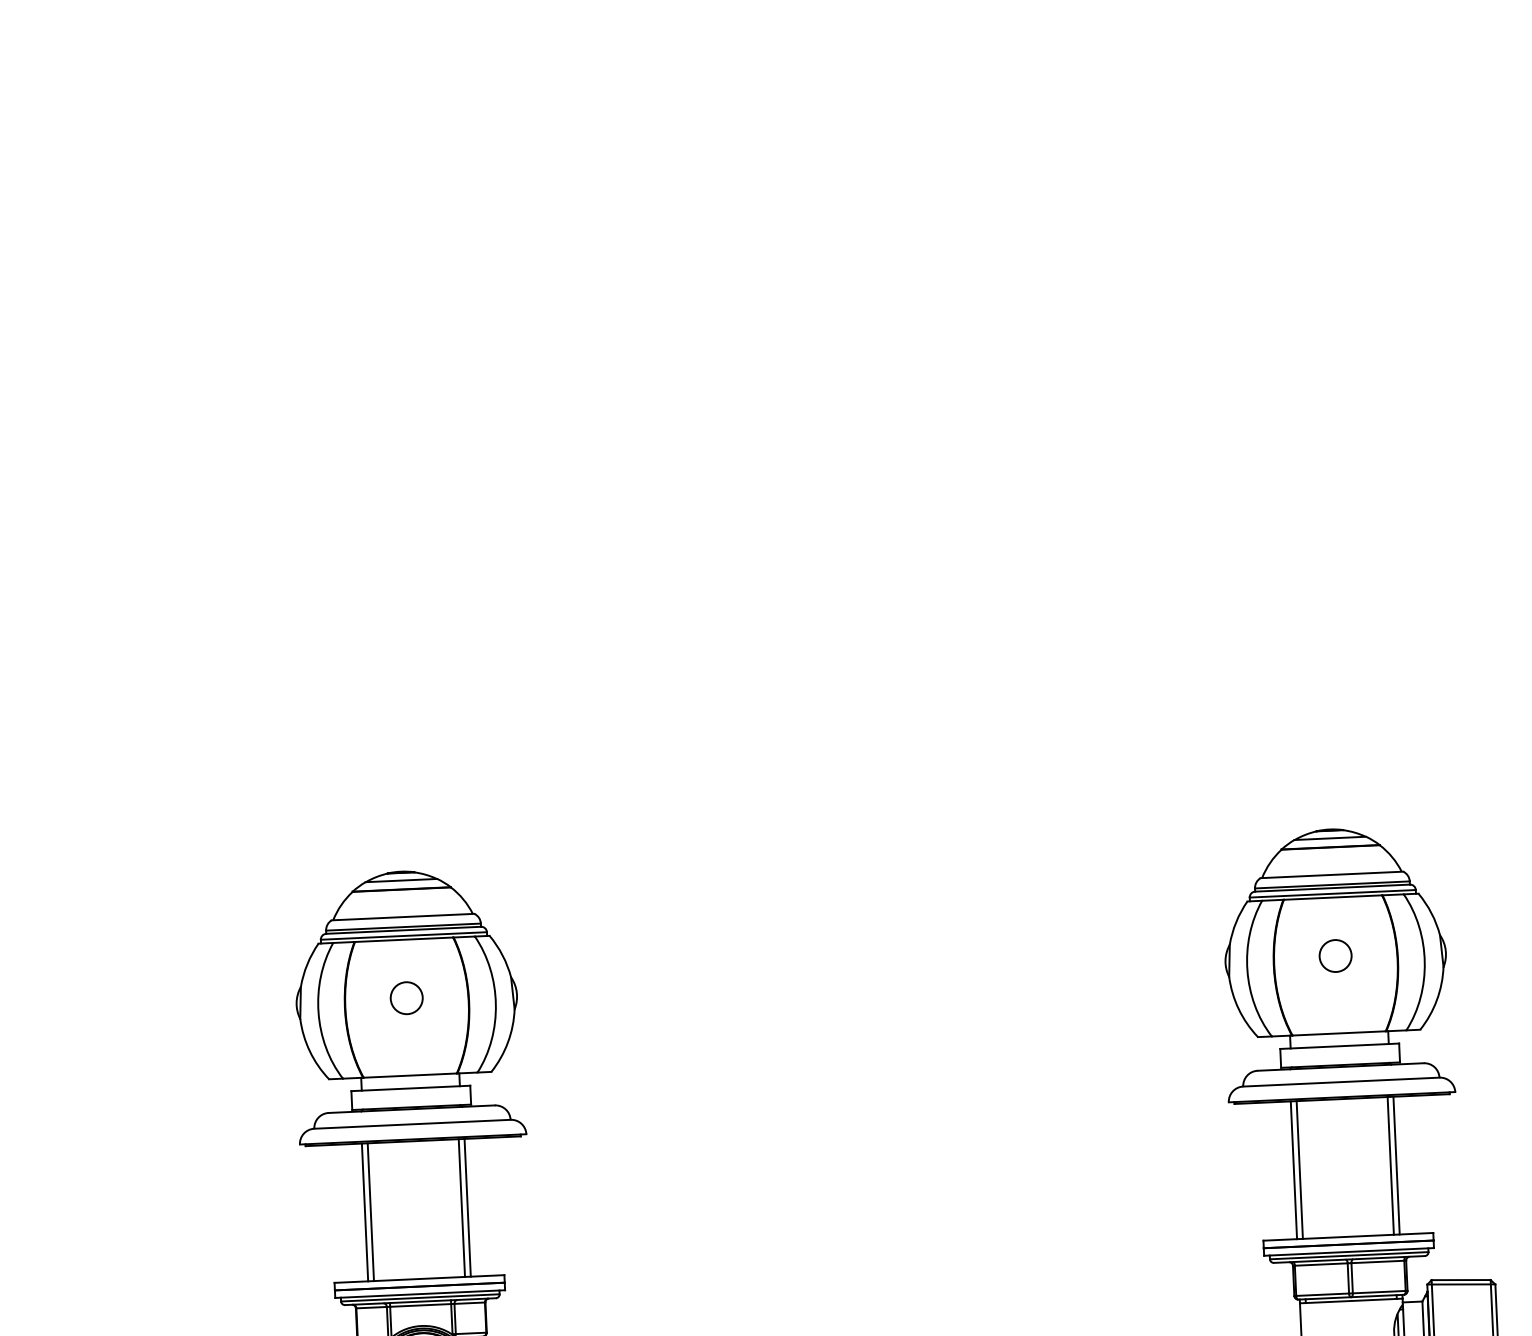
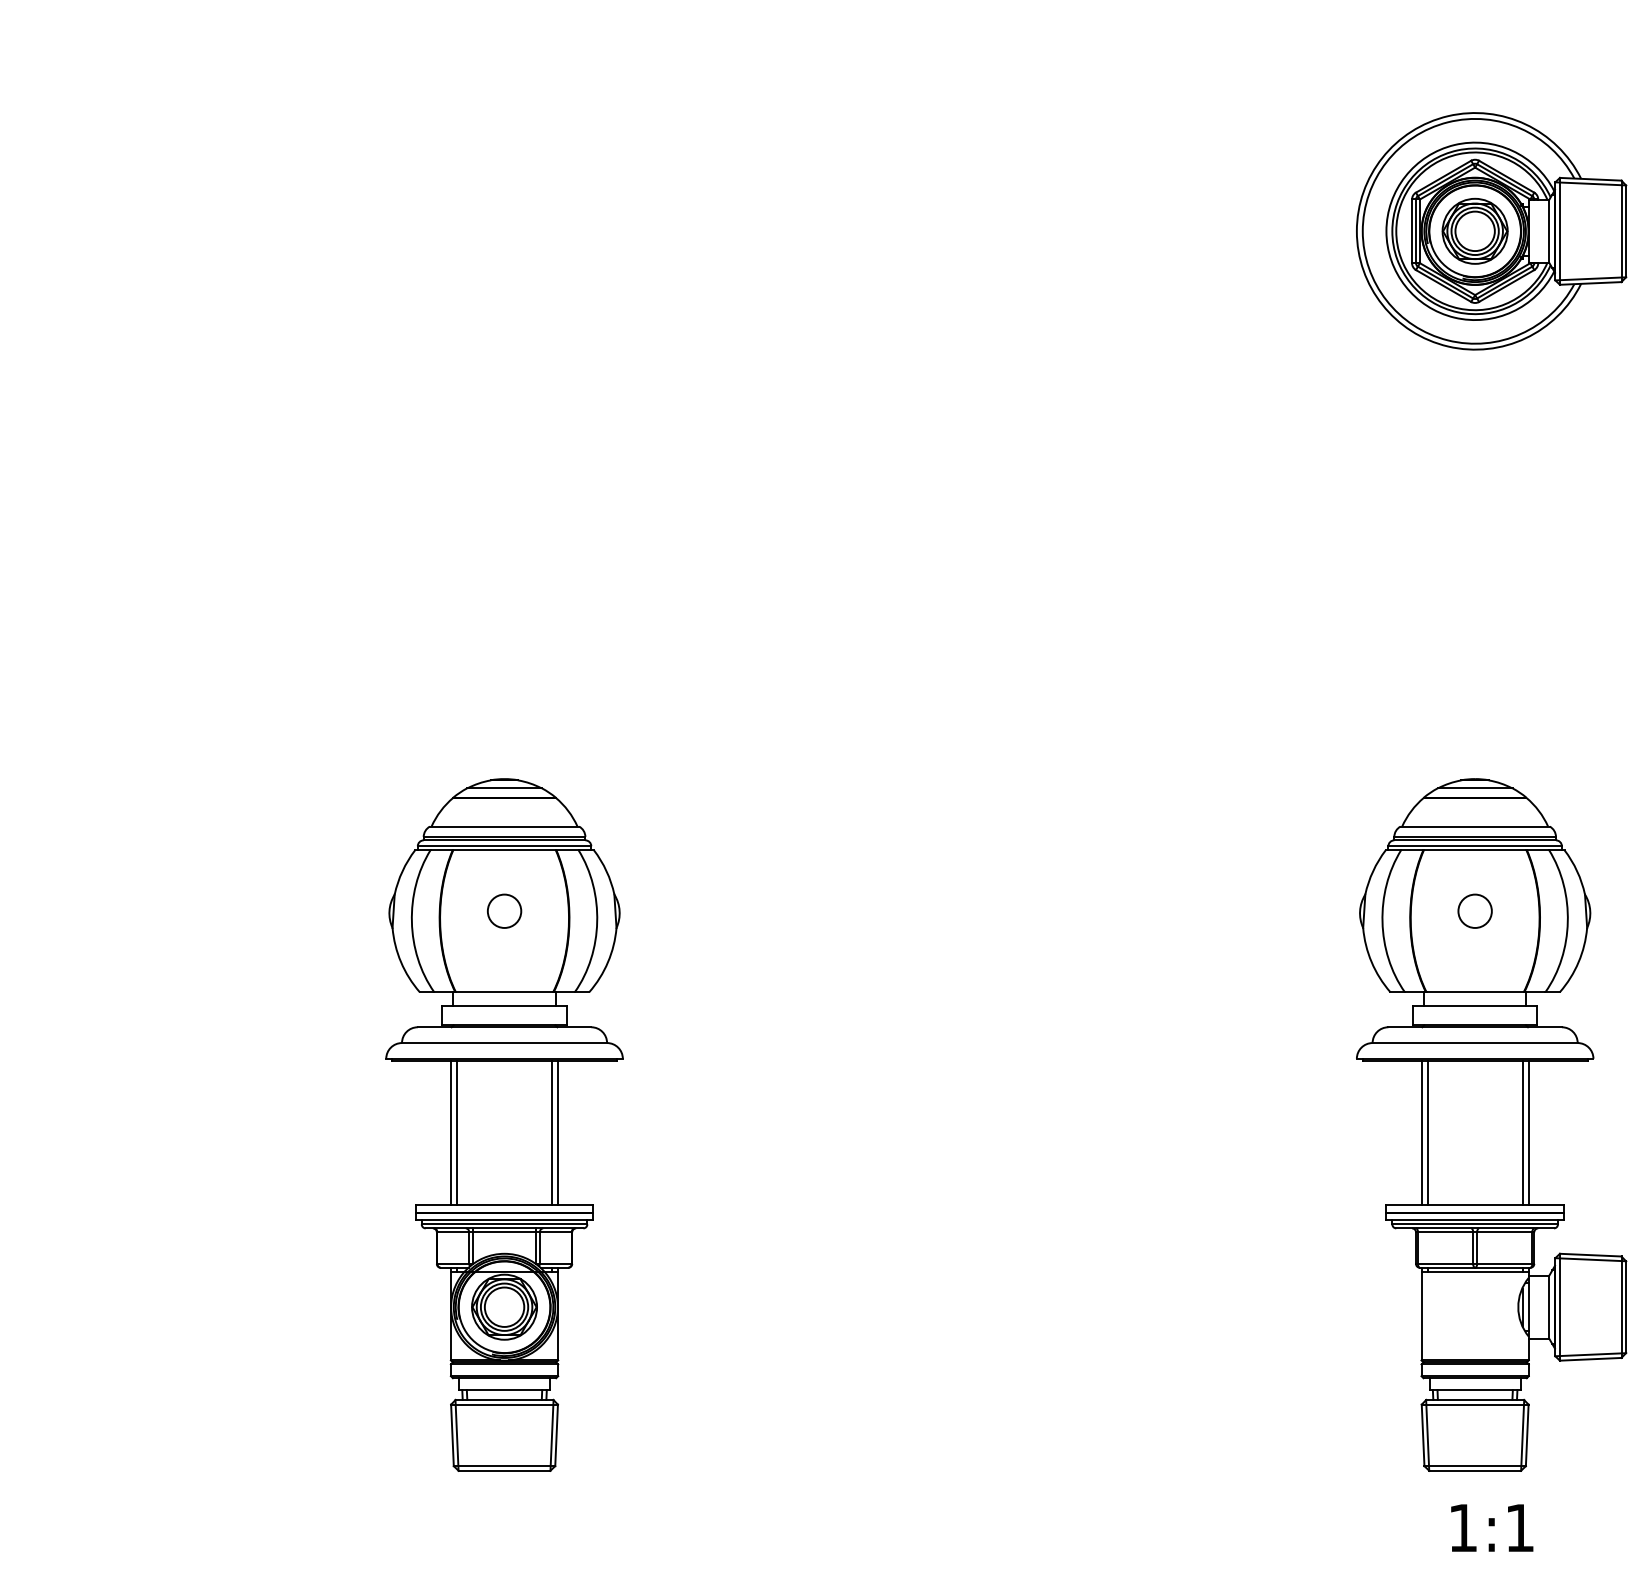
part: (1321, 304) -> (1491, 231), added

